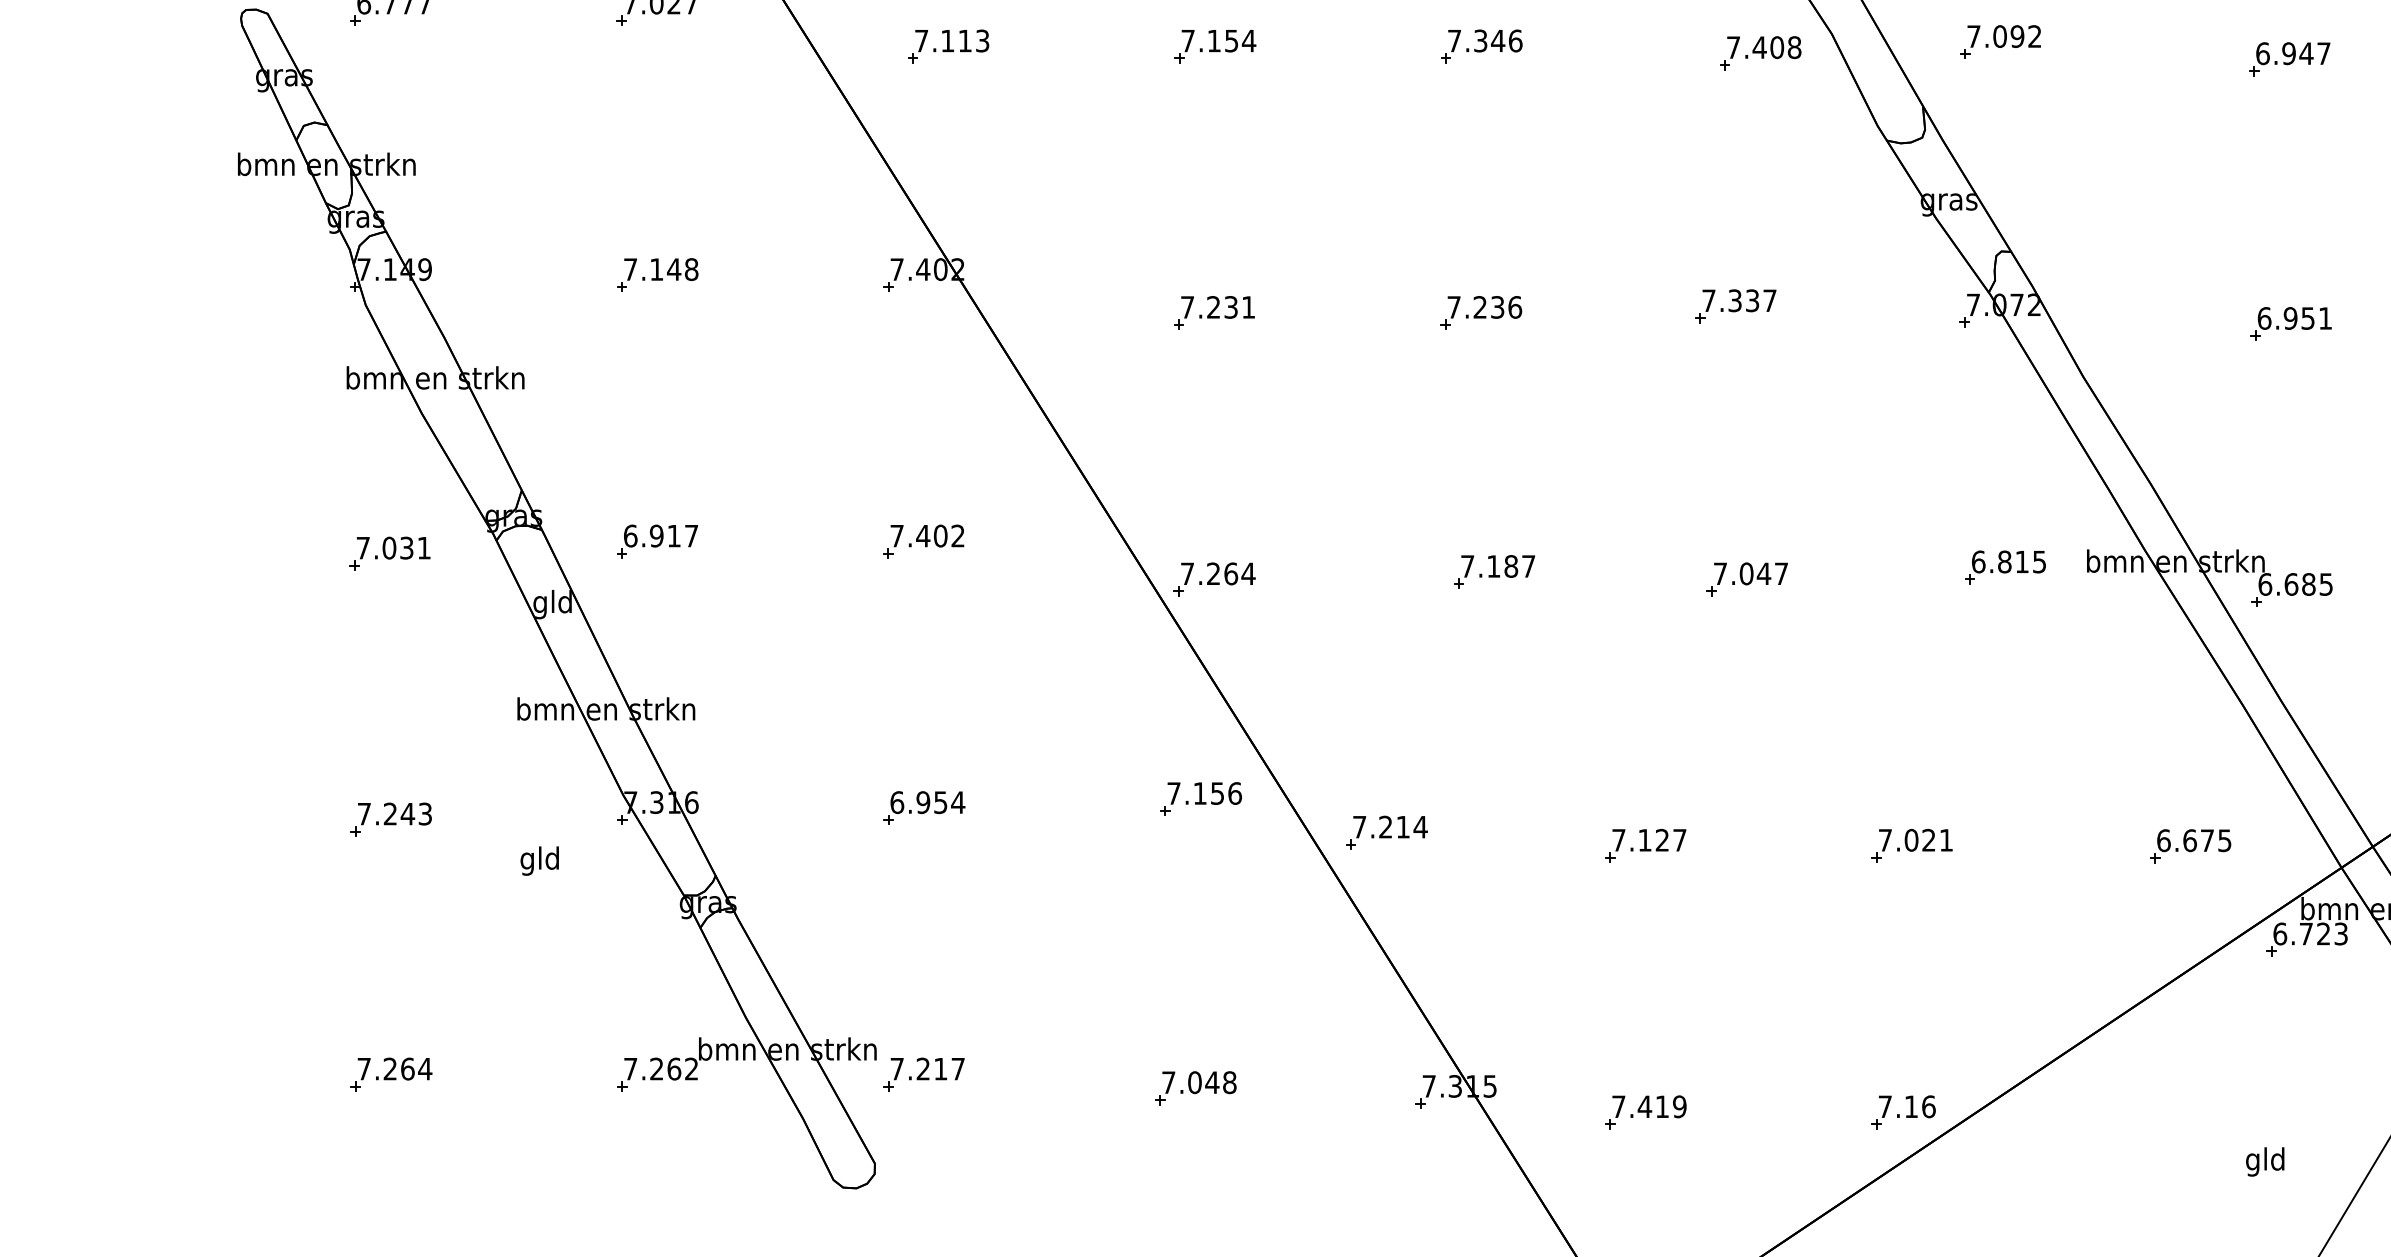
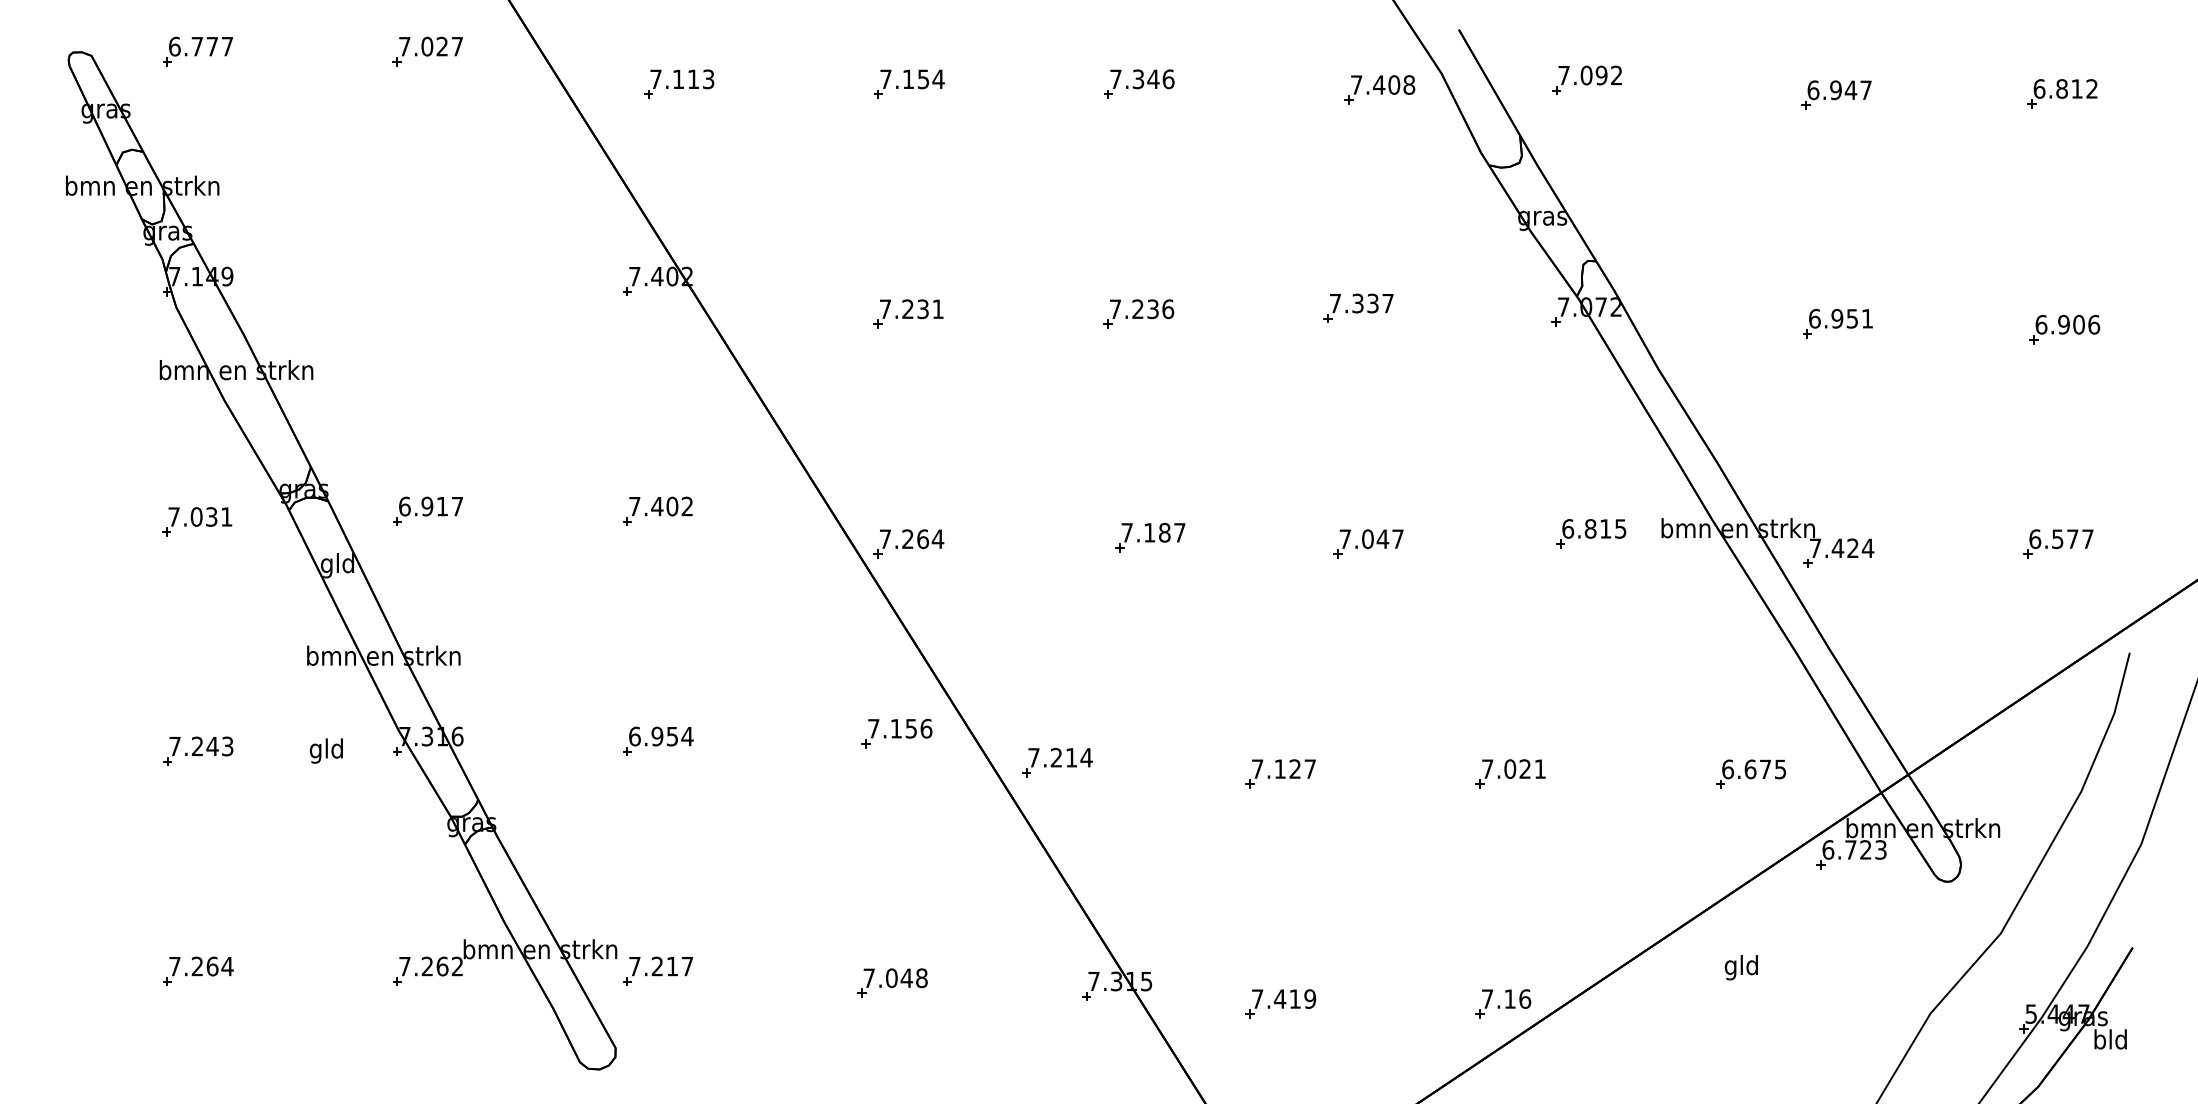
part: (658, 274) -> (428, 280), removed
text: (2295, 584) -> (1841, 548), 6.685 -> 7.424
text: (538, 860) -> (325, 750), moved
text: (2264, 1161) -> (1740, 967), moved

